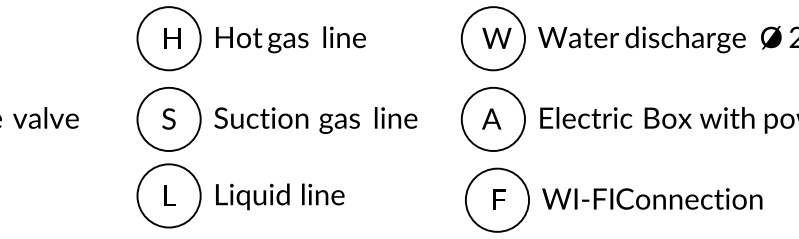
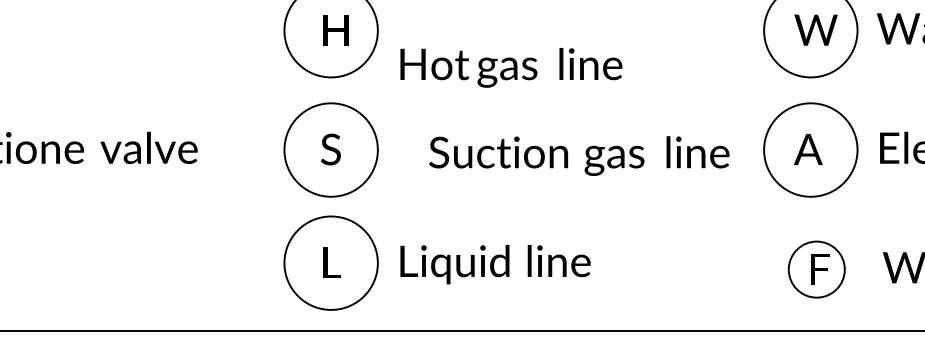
text: (290, 39) -> (510, 67), moved
text: (315, 120) -> (578, 156), moved
circle: (497, 199) -> (816, 268), size x0.6

